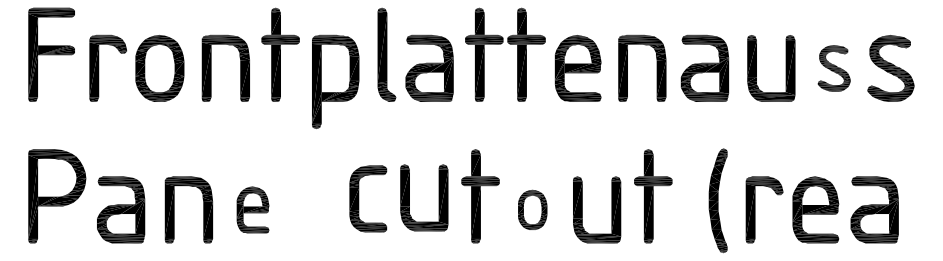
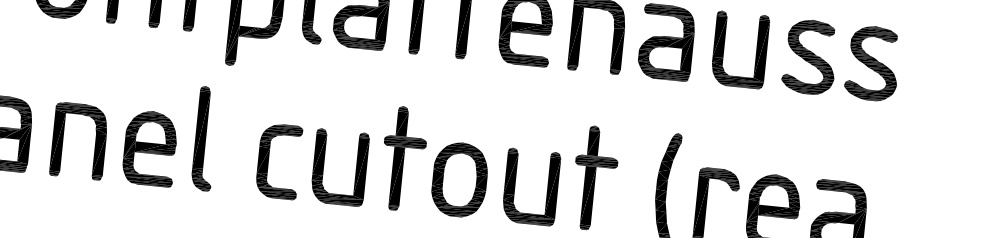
part: (833, 68) -> (809, 57), size x1.43
part: (301, 196) -> (205, 138), added
part: (438, 197) -> (355, 168), moved
part: (359, 198) -> (269, 159), moved
part: (252, 209) -> (149, 147), size x1.43
part: (532, 209) -> (459, 179), size x1.67

